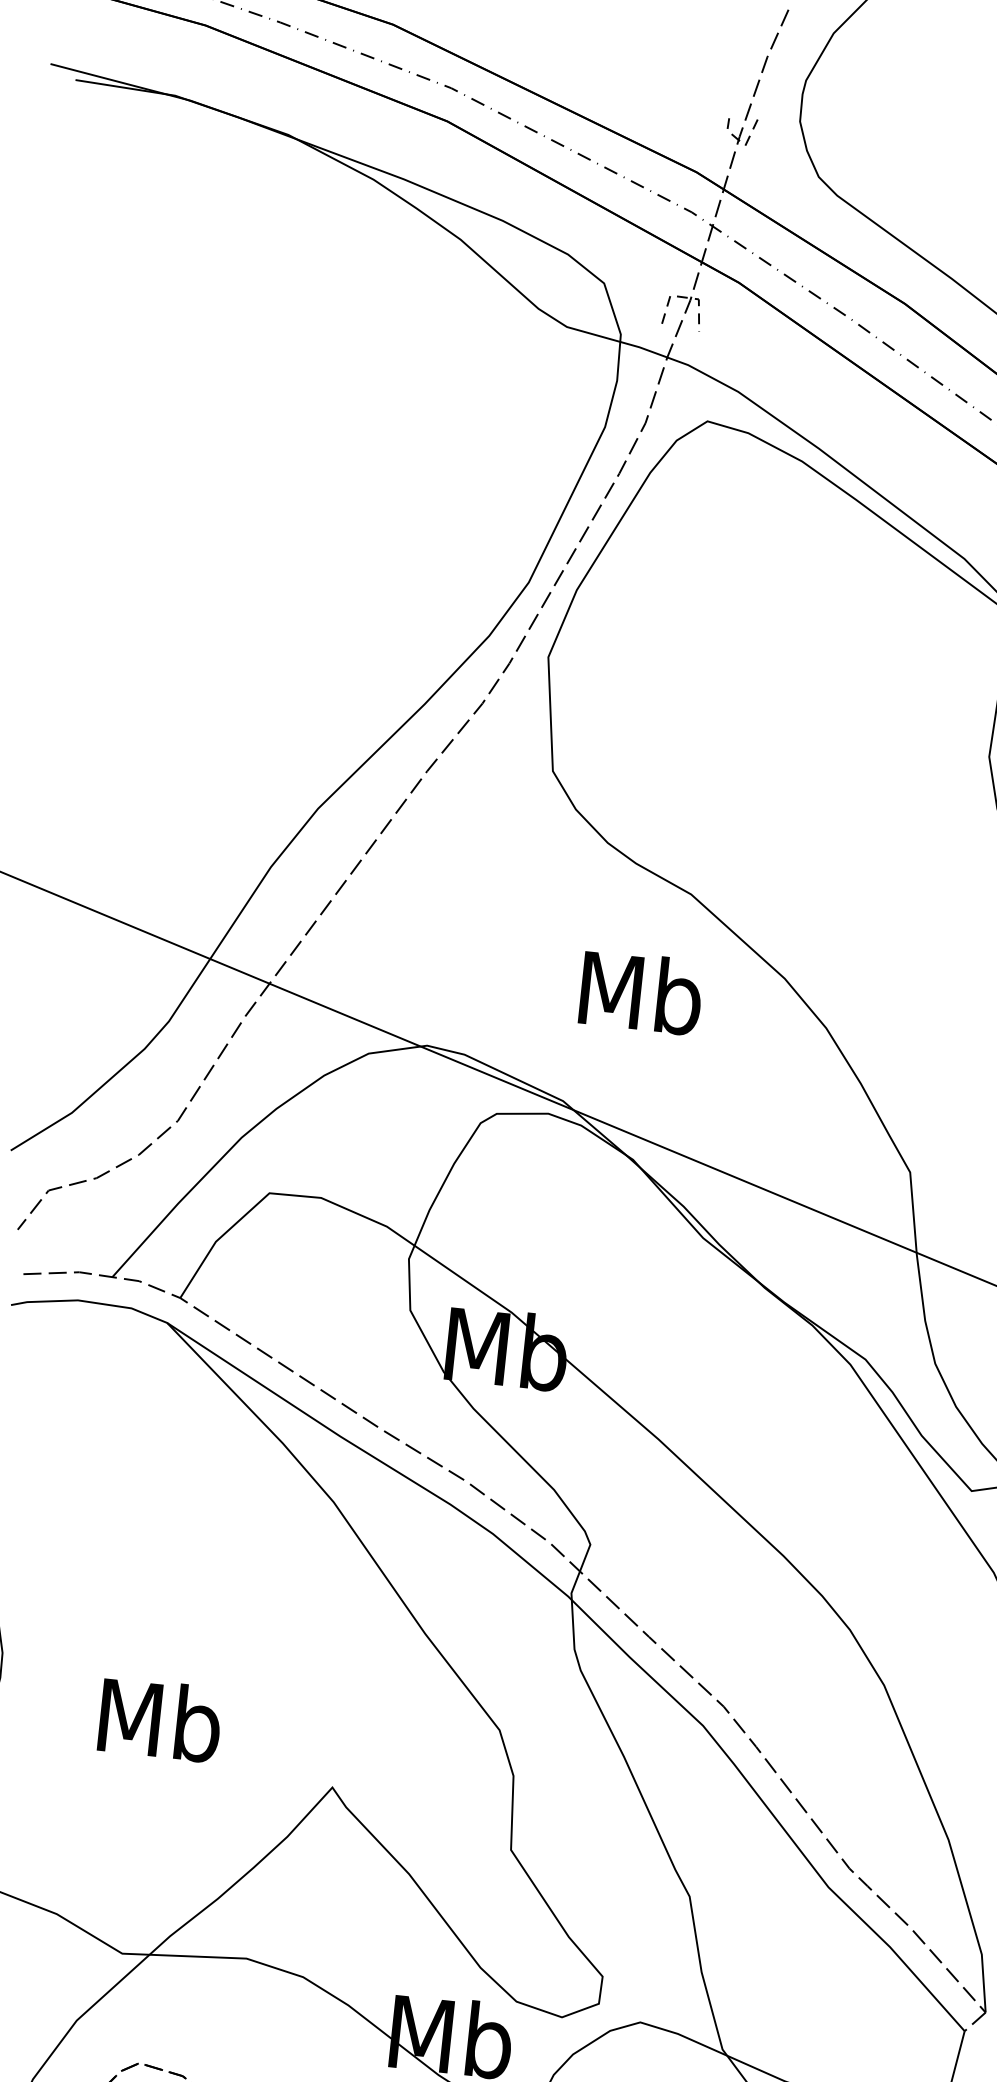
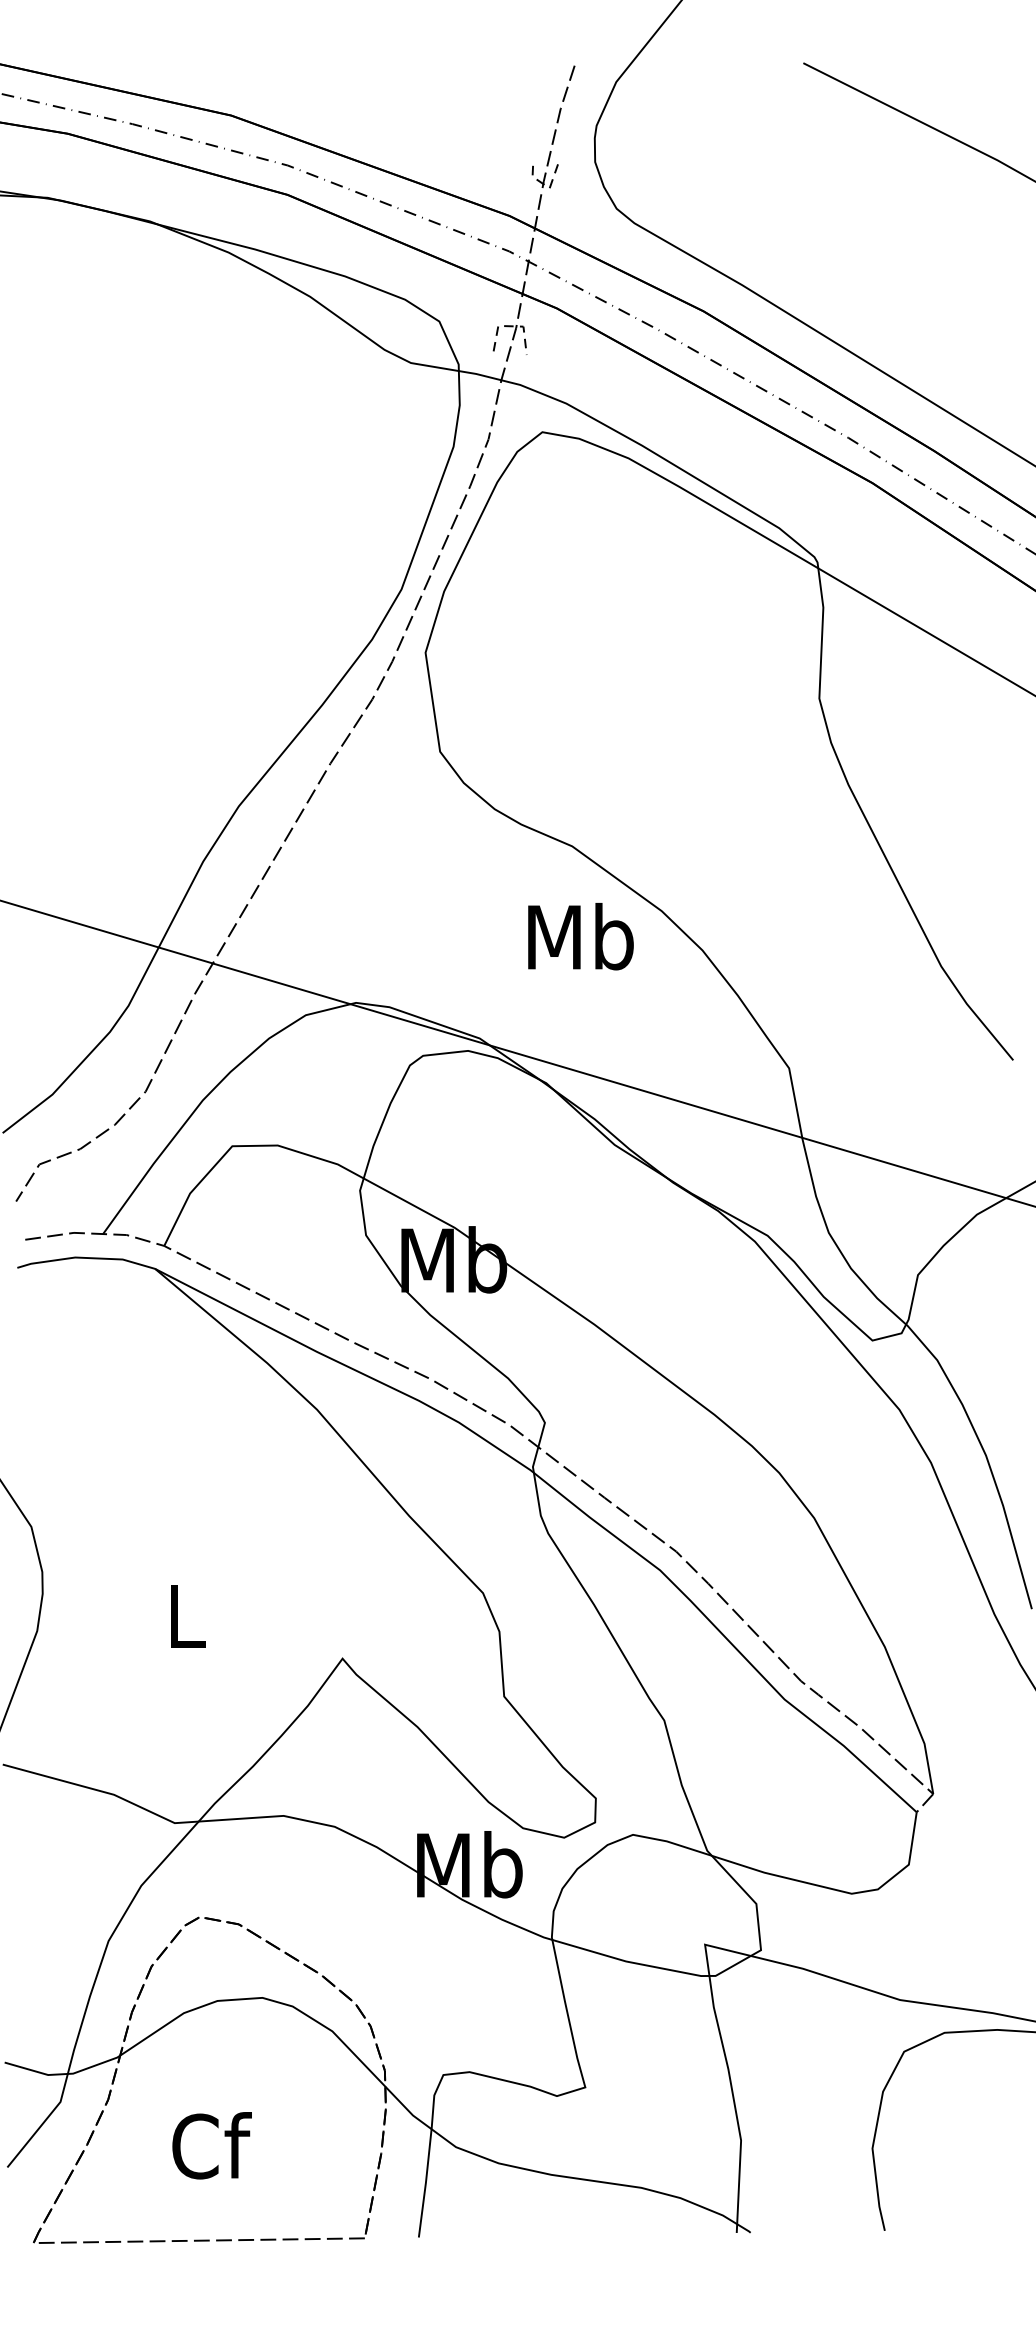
text: (640, 992) -> (580, 936), moved
text: (160, 1719) -> (186, 1615), Mb -> L

